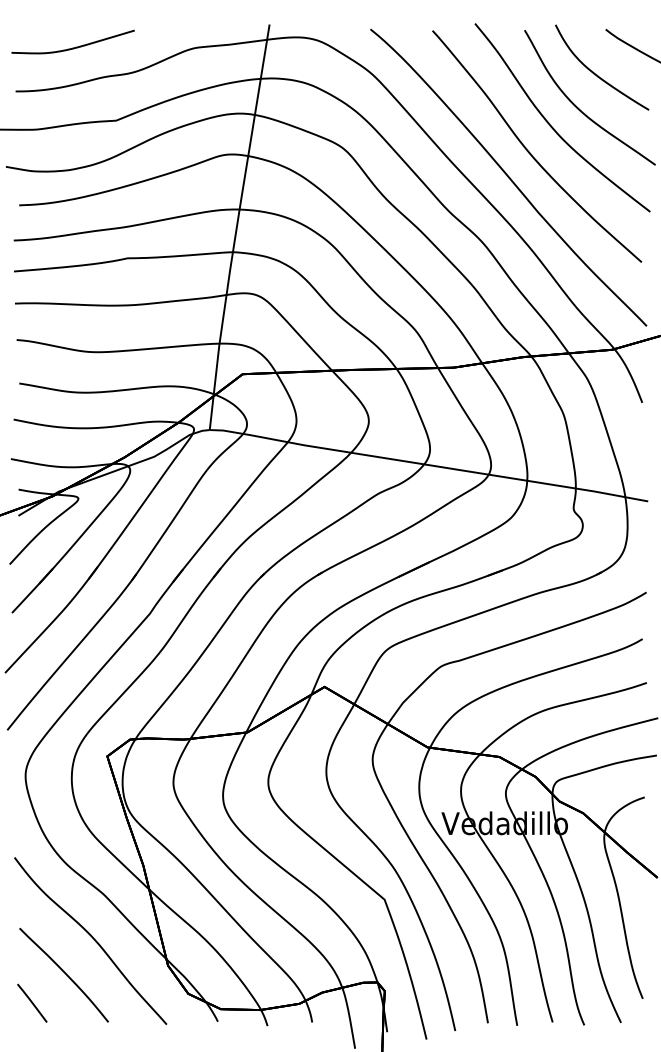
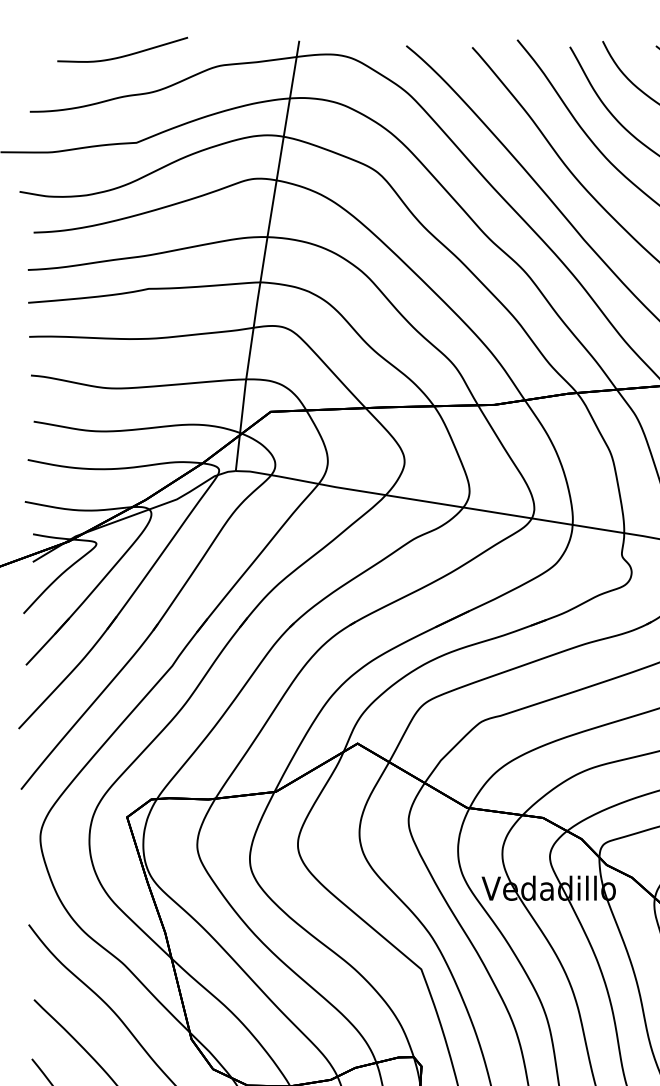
curve: (72, 47) -> (122, 55), moved

